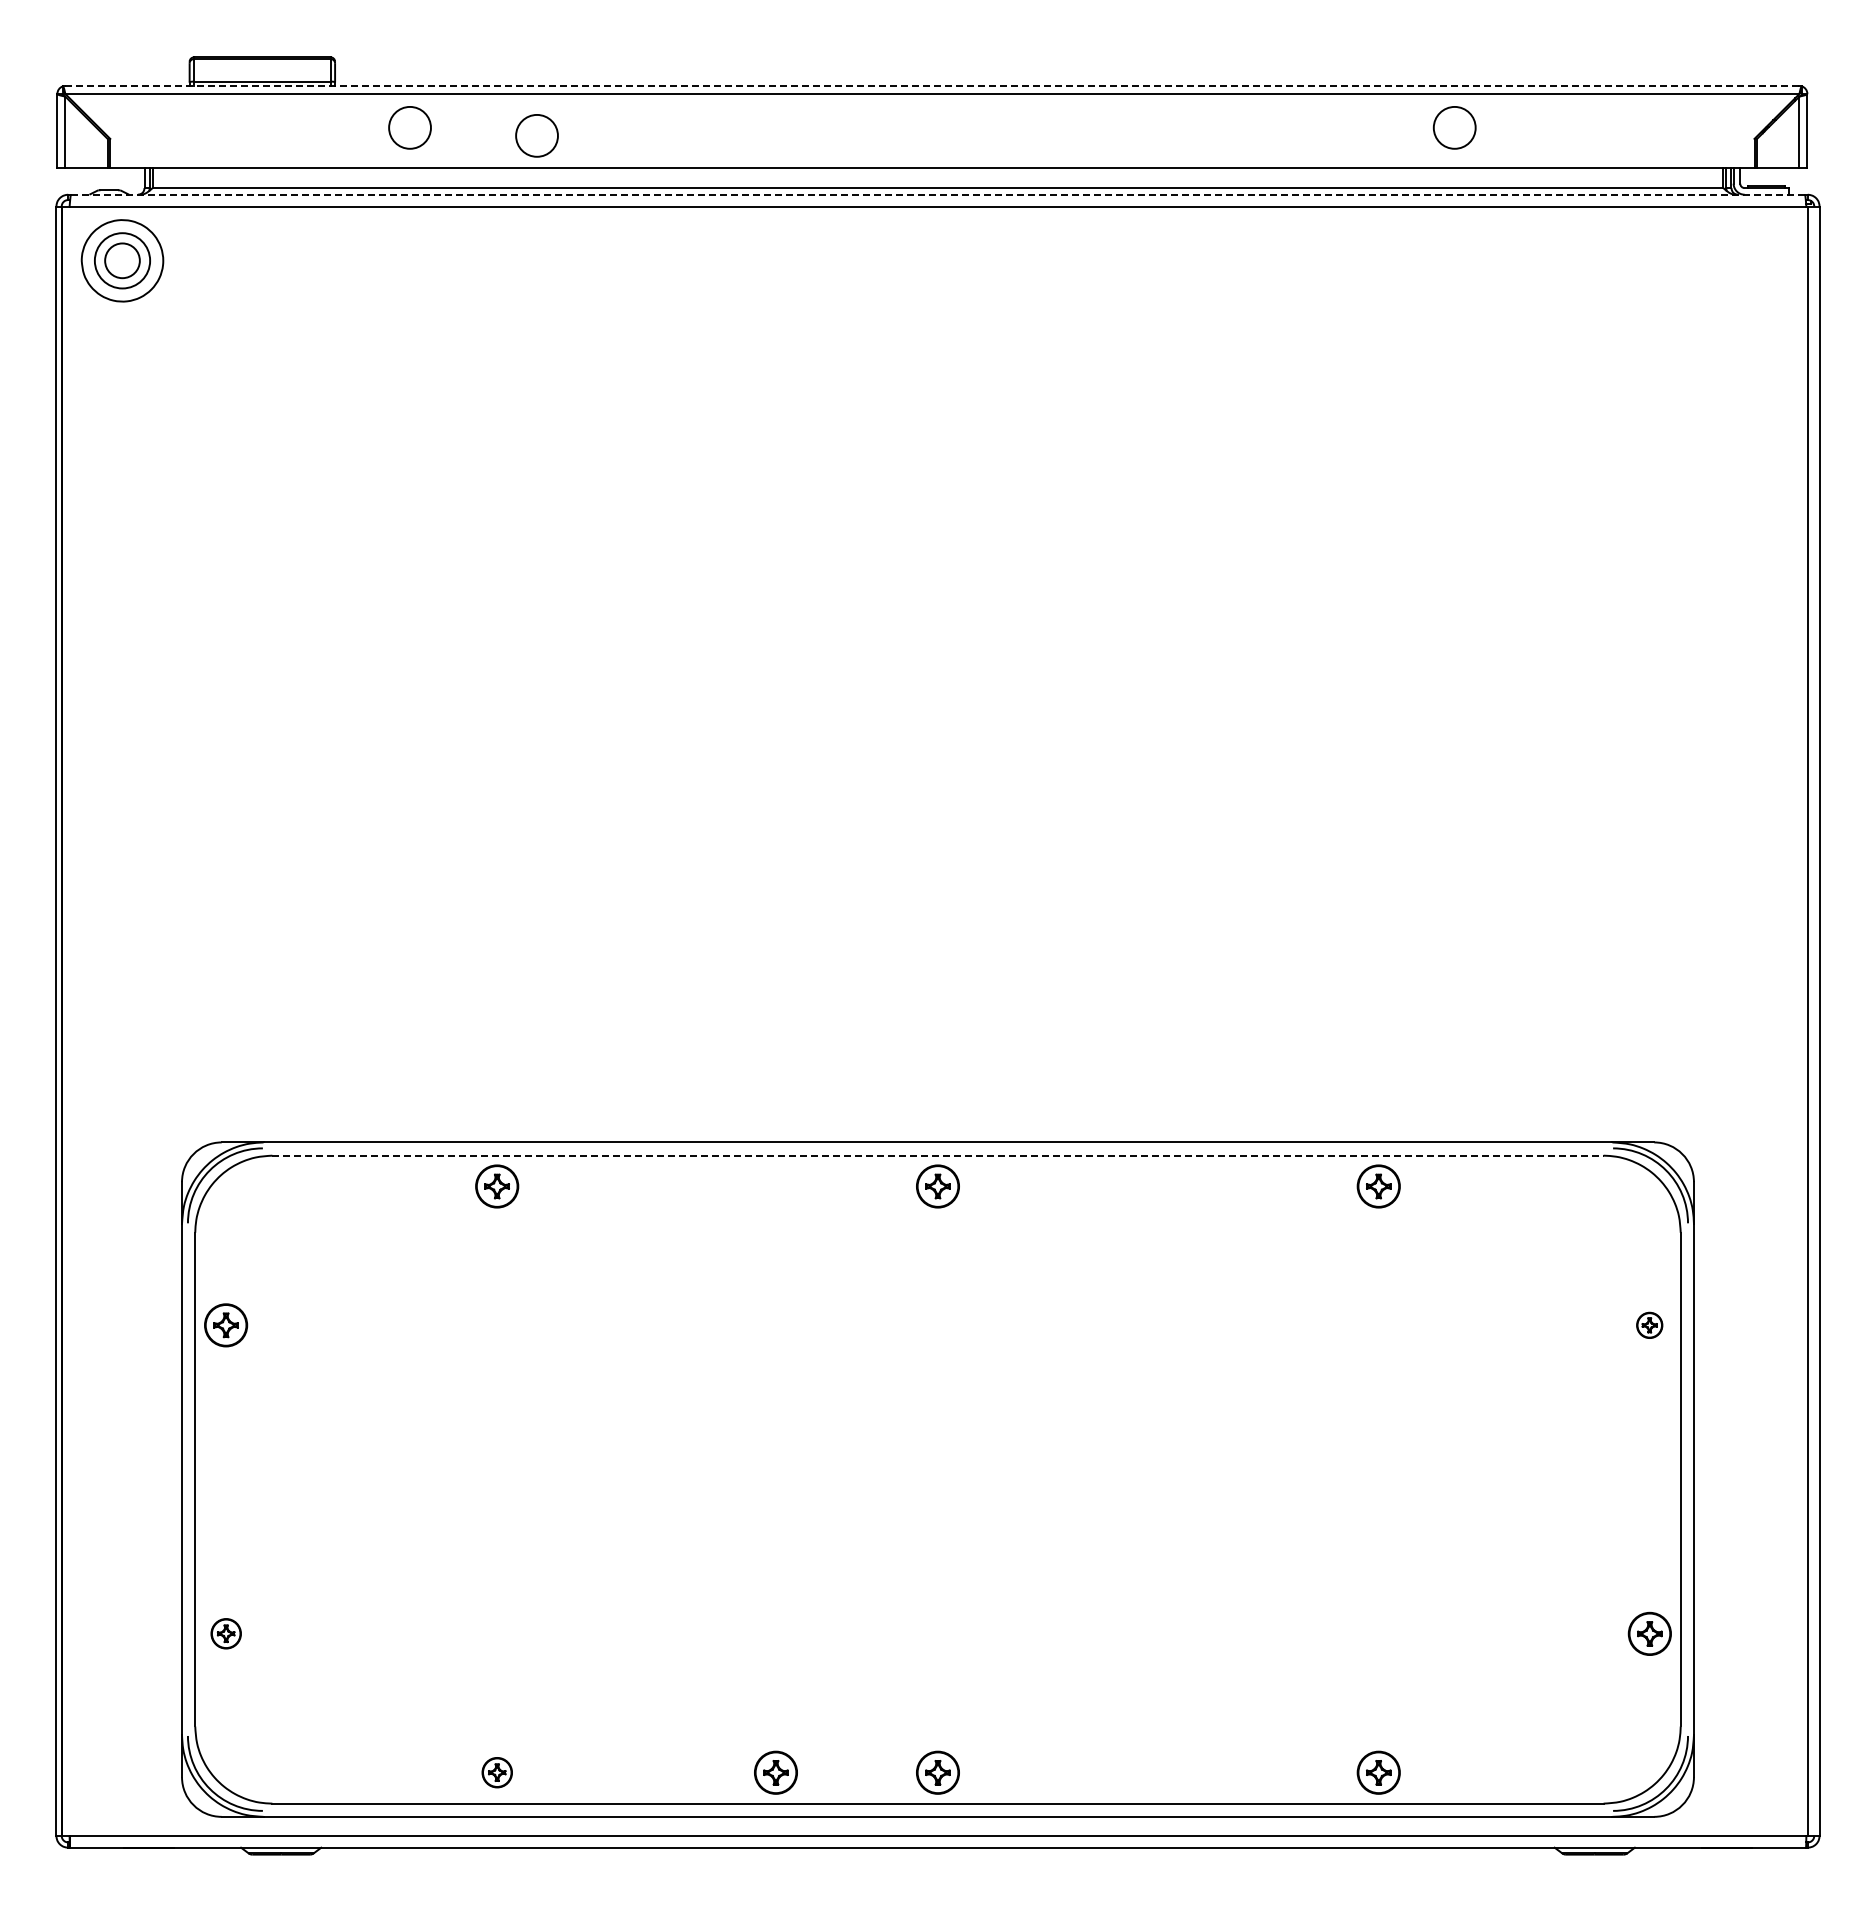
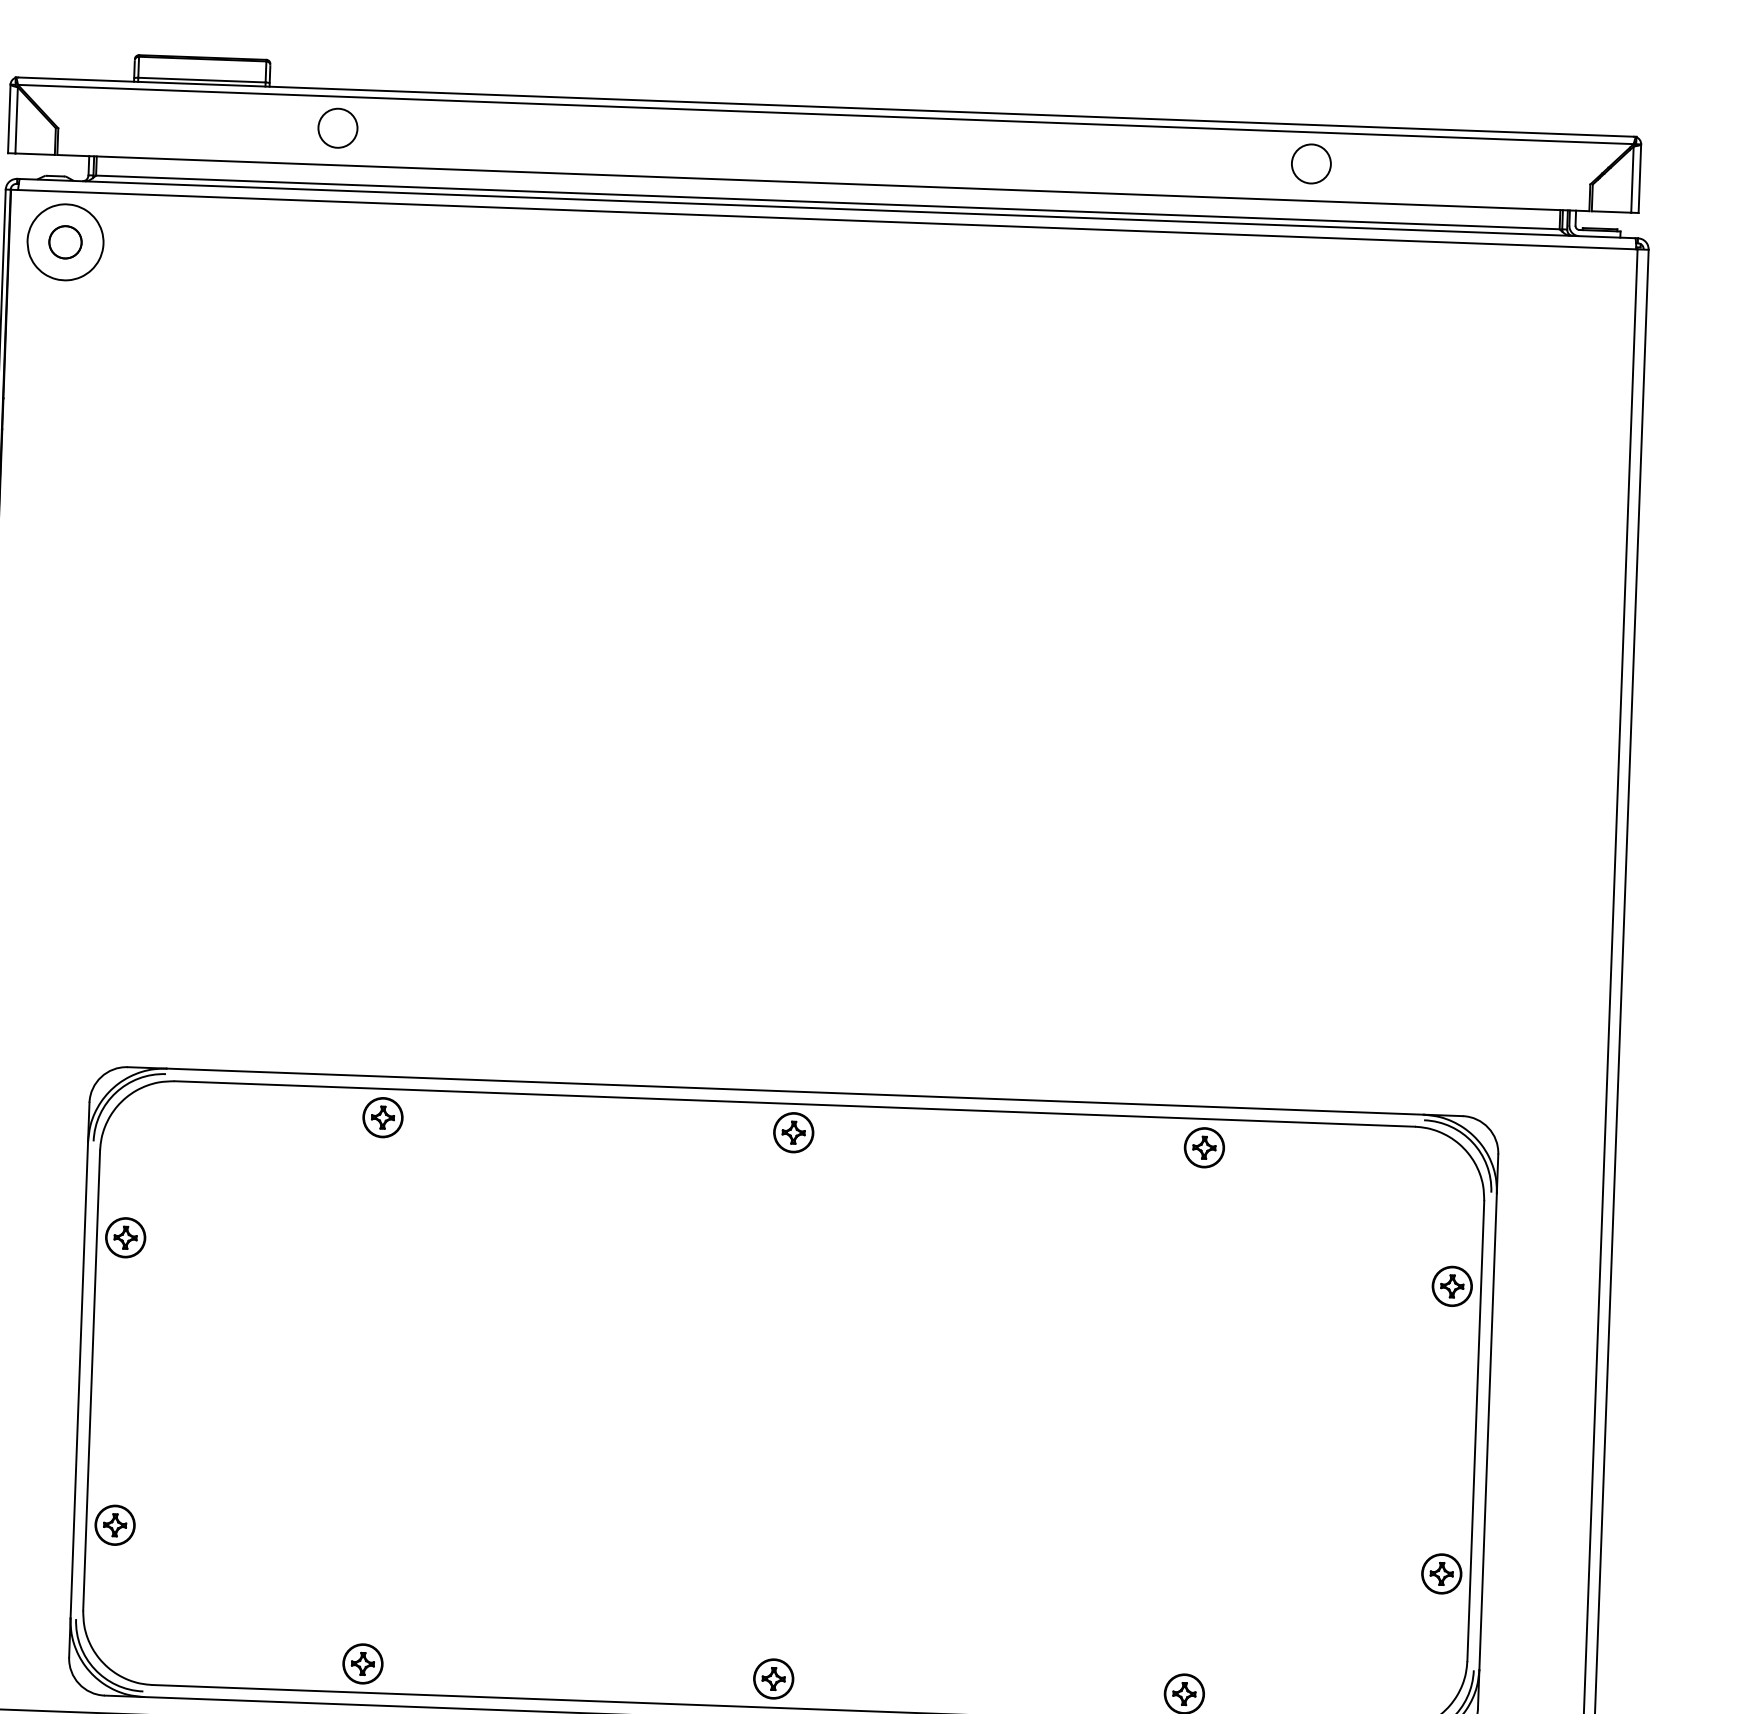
line: (931, 86) -> (825, 107), dashed -> solid
circle: (536, 135) -> (455, 139), removed
line: (938, 194) -> (828, 208), dashed -> solid
circle: (122, 260) -> (65, 242), size x0.62
line: (937, 1155) -> (794, 1103), dashed -> solid
part: (1649, 1325) -> (1451, 1286), size x1.67
part: (226, 1633) -> (115, 1524), size x1.43
part: (497, 1772) -> (363, 1663), size x1.43
part: (775, 1772) -> (622, 1673), removed

